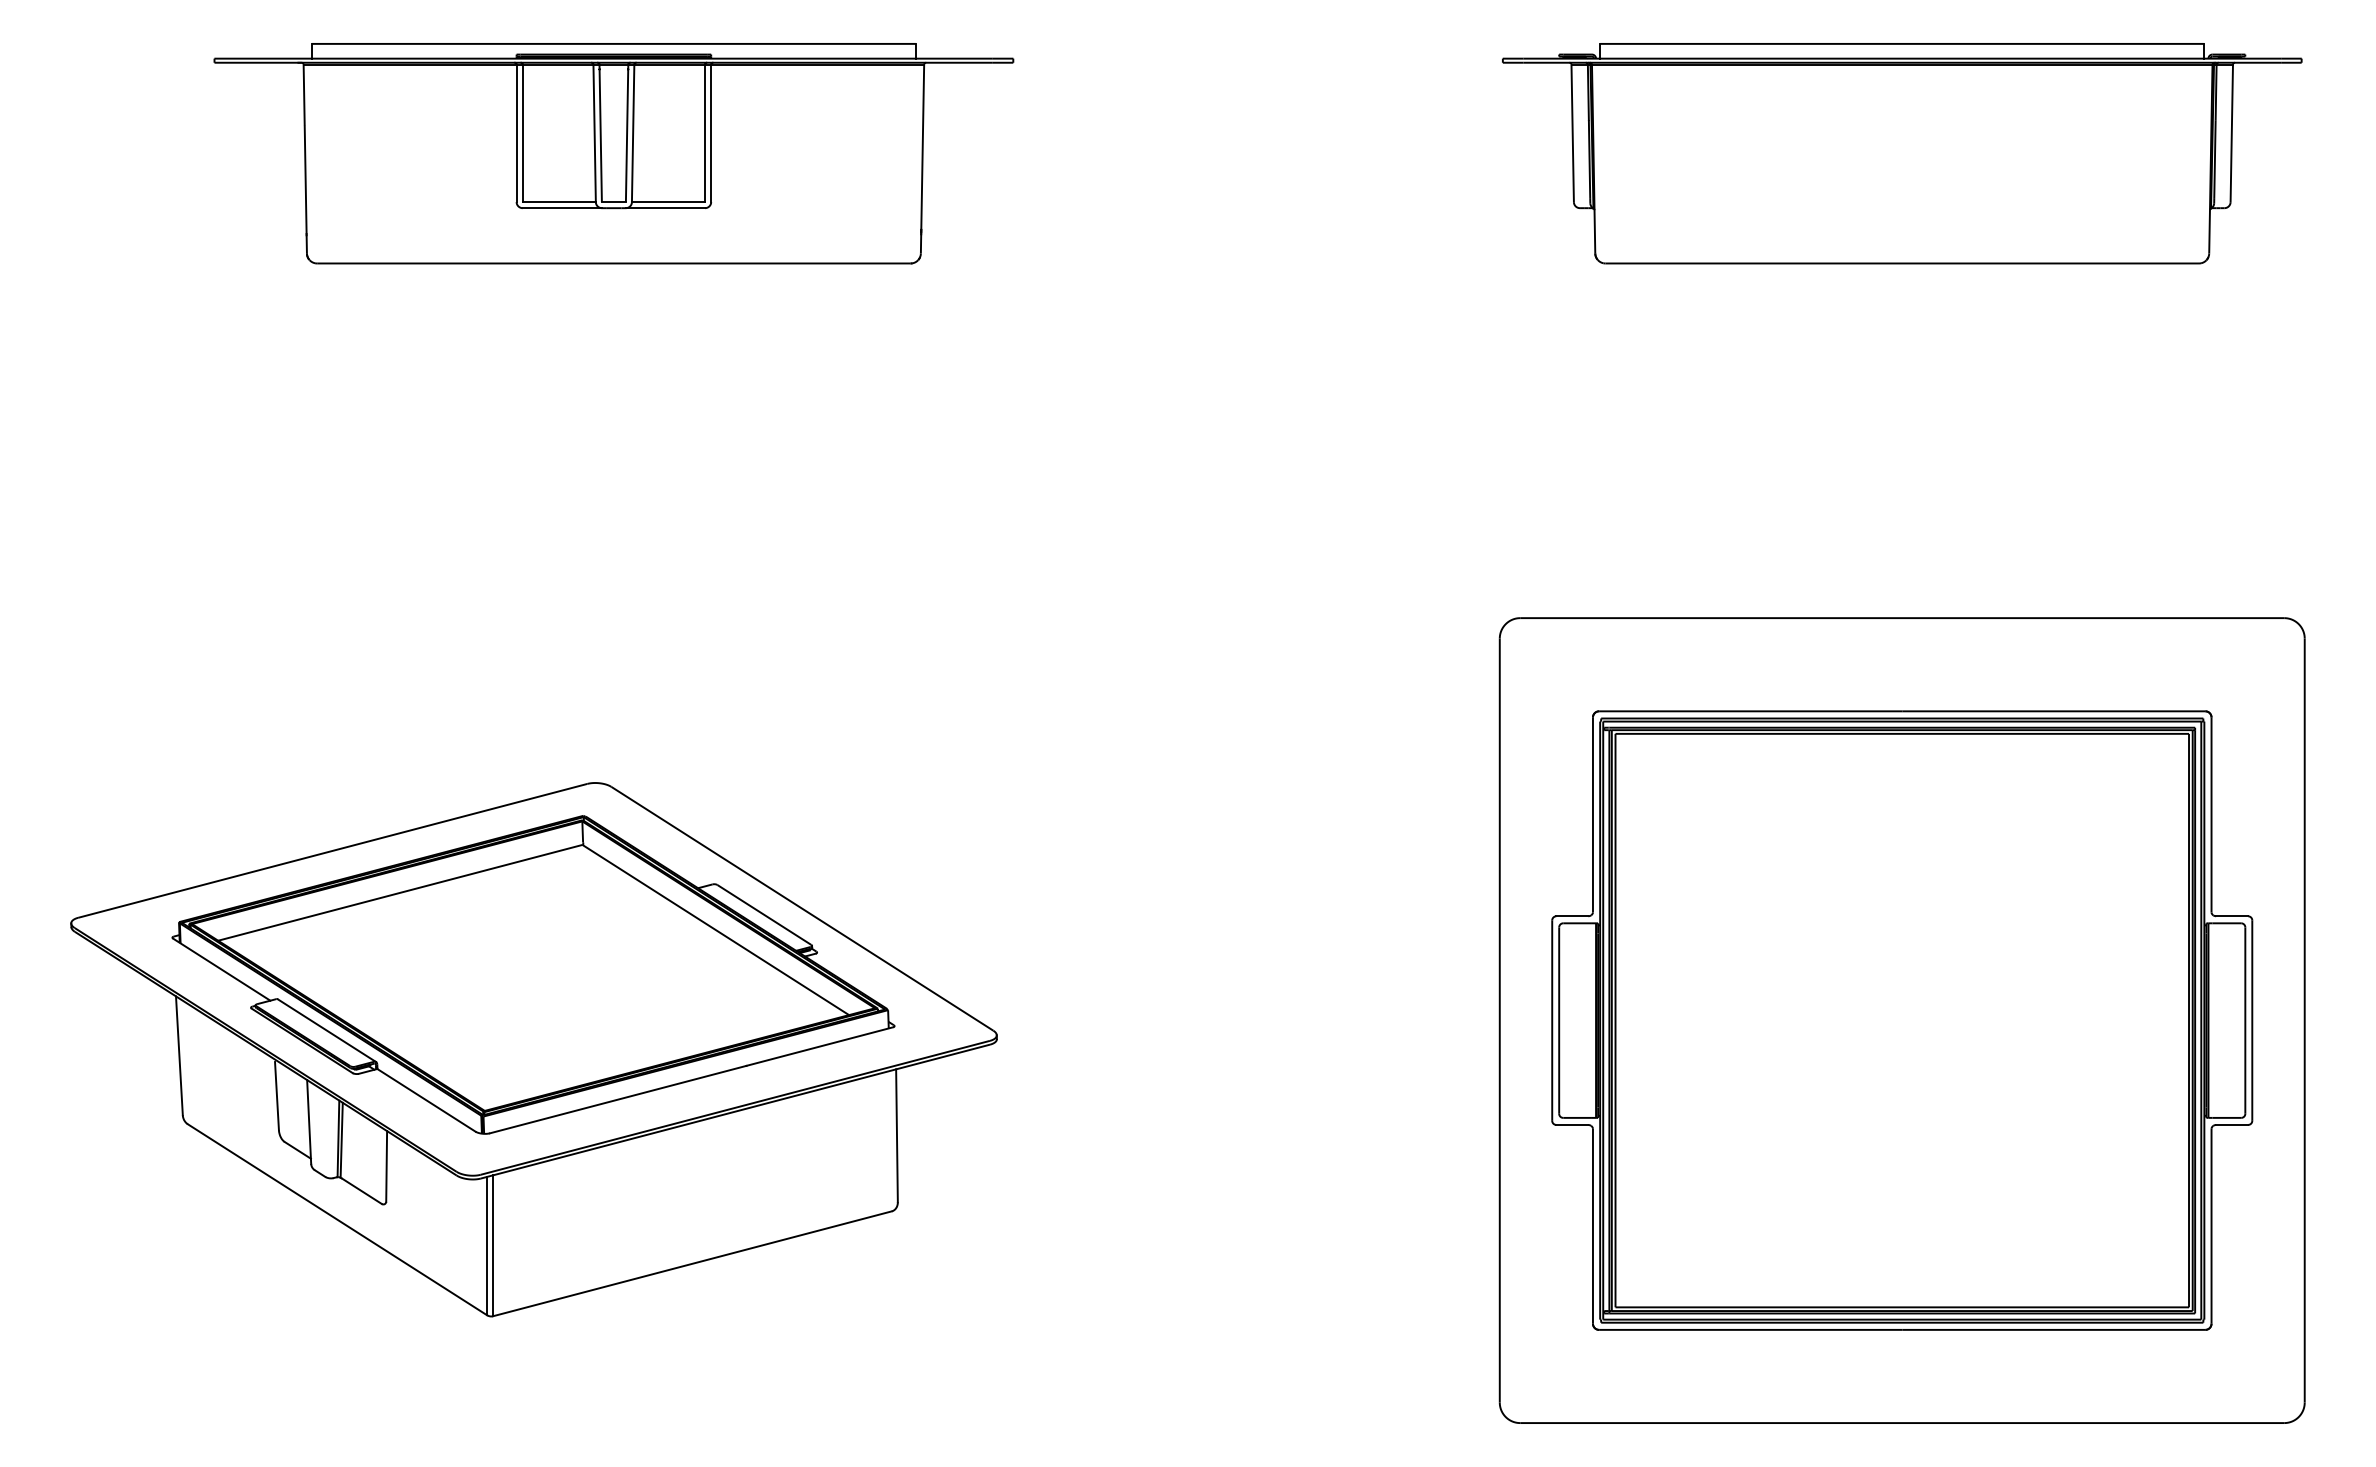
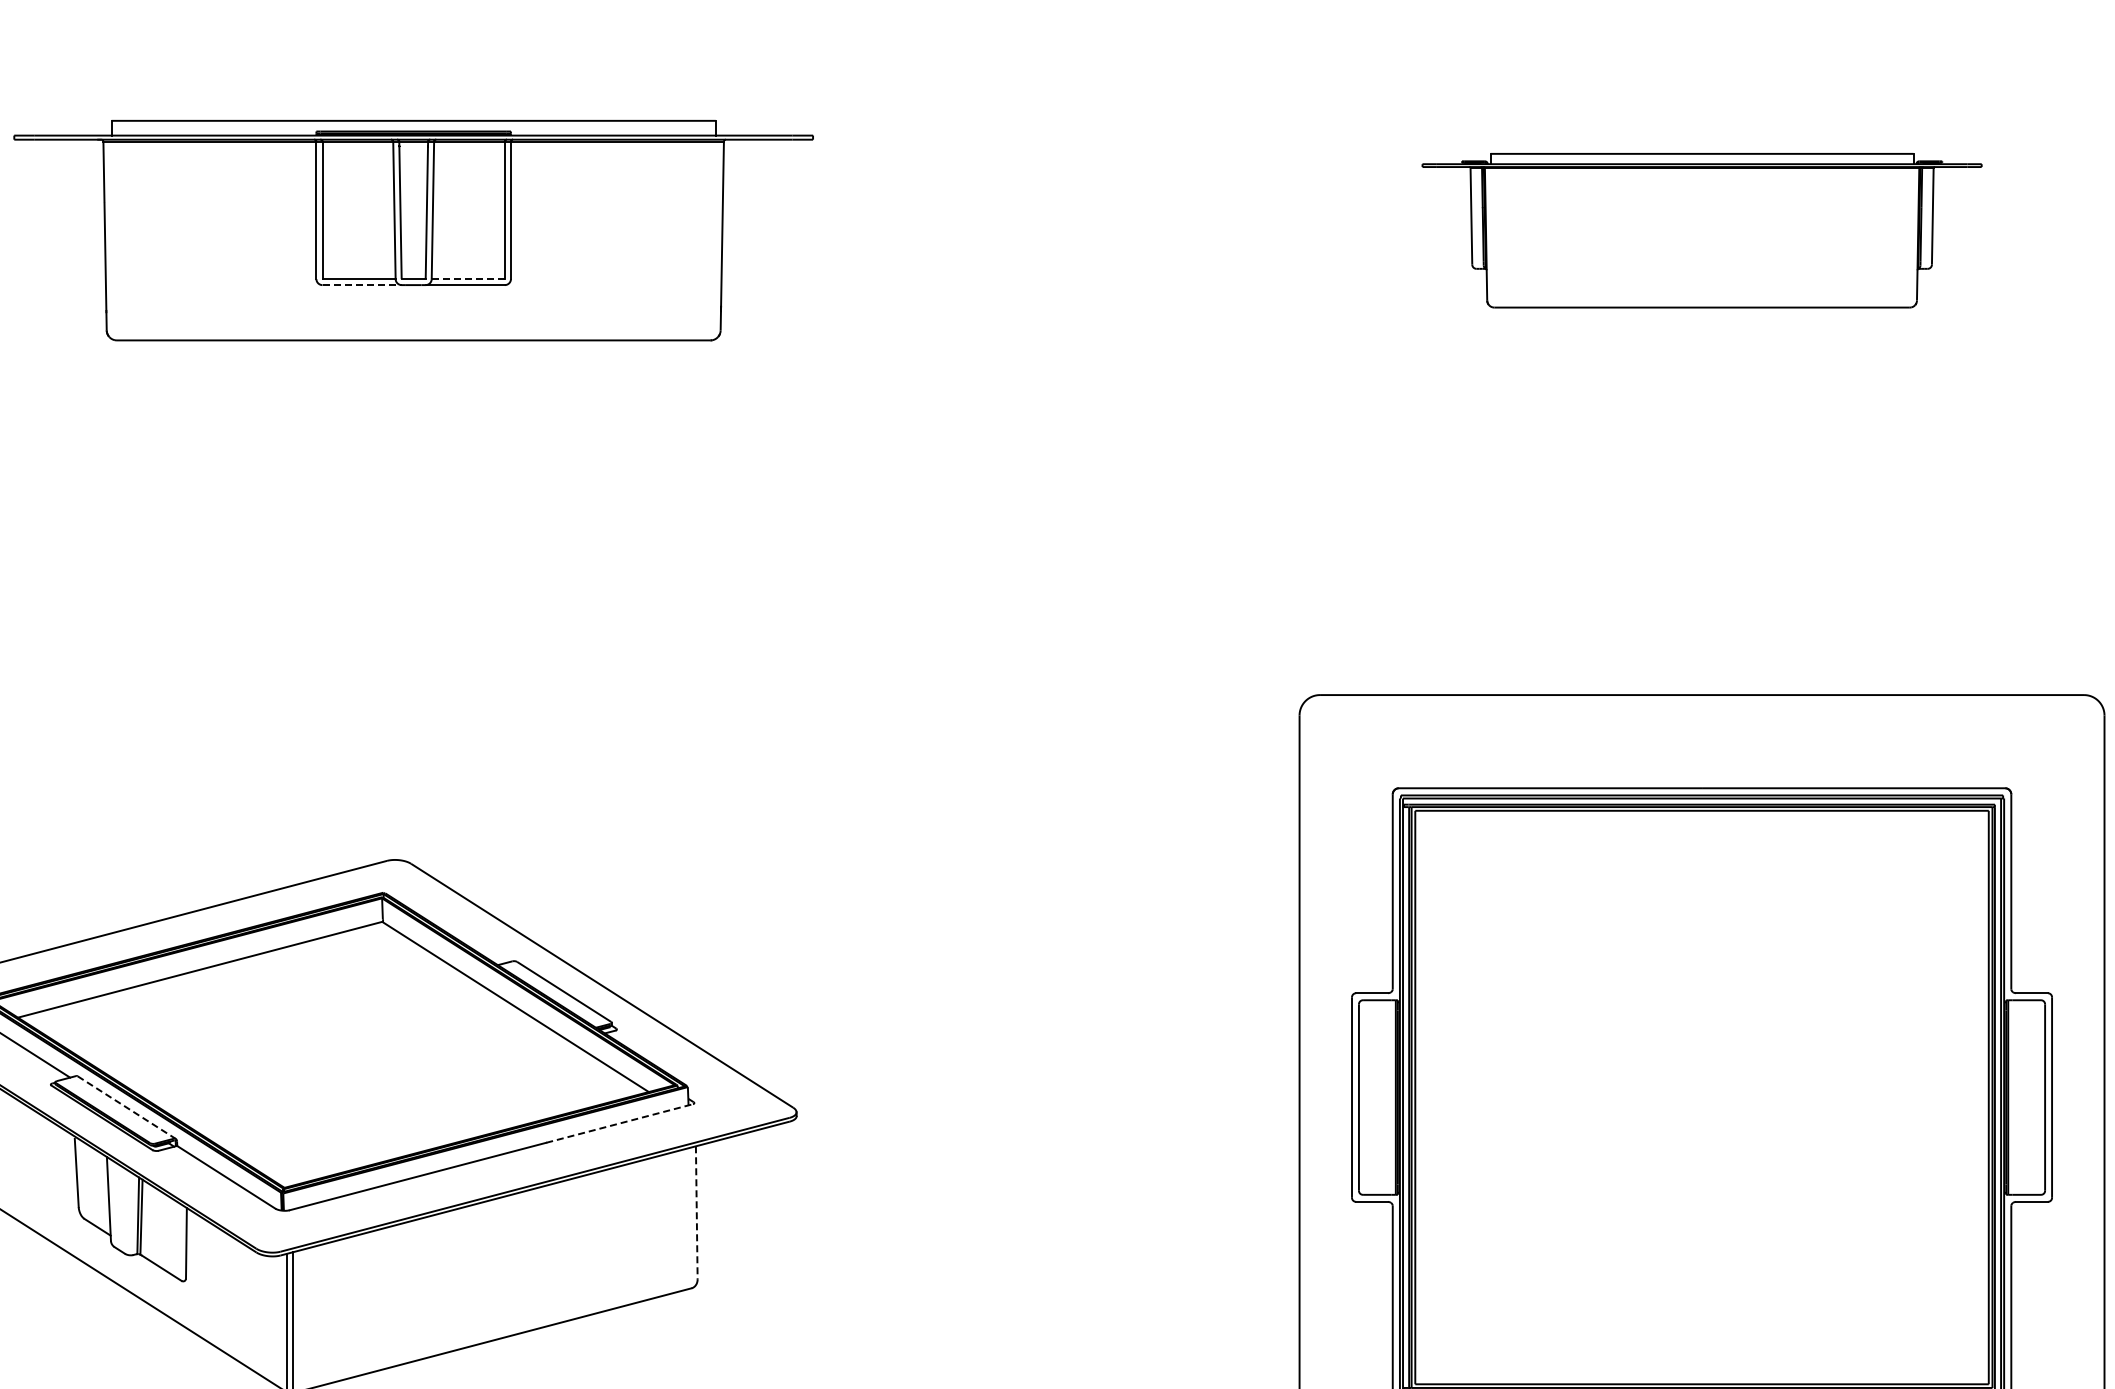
part: (1902, 153) -> (1702, 230), size x0.7
line: (668, 202) -> (468, 279), solid -> dashed
line: (562, 208) -> (362, 285), solid -> dashed
line: (327, 1030) -> (127, 1107), solid -> dashed
line: (819, 1046) -> (619, 1123), solid -> dashed
line: (897, 1136) -> (697, 1213), solid -> dashed

